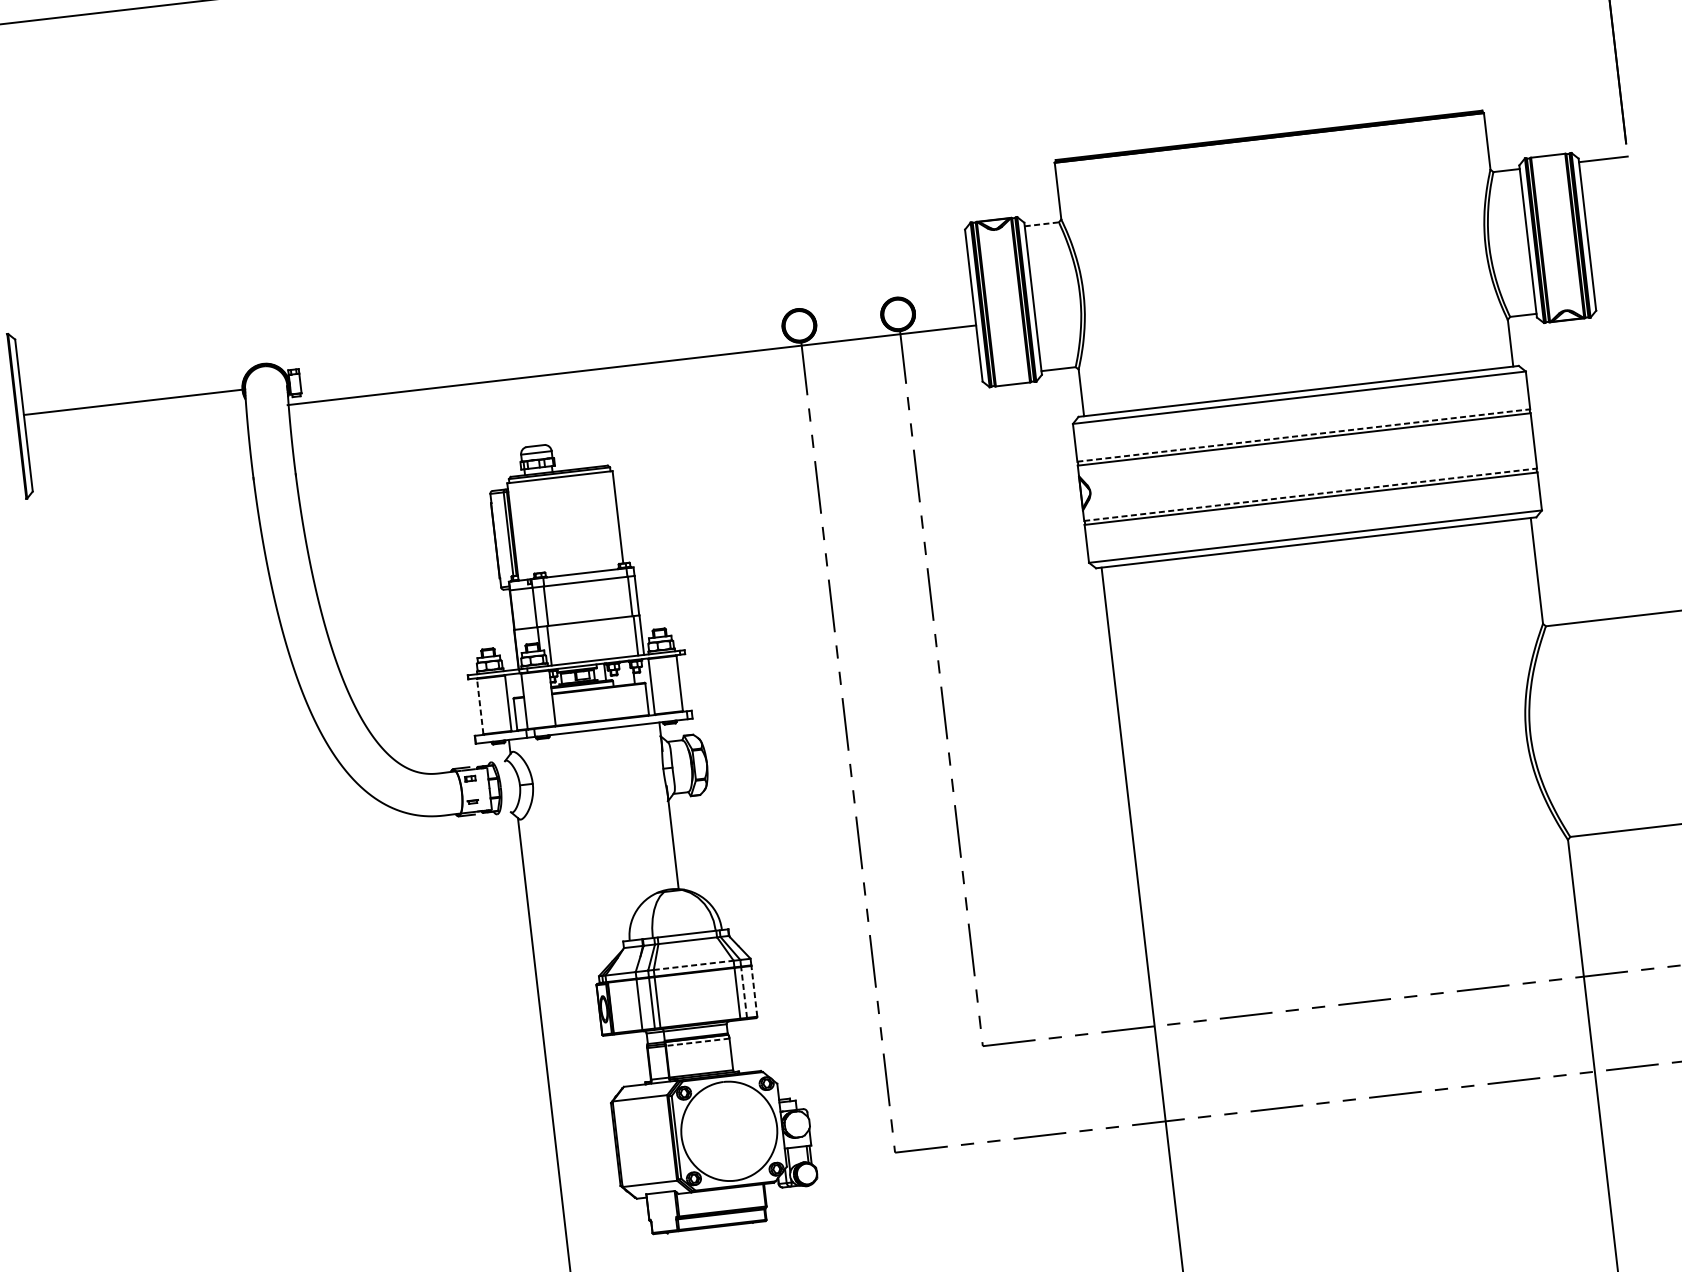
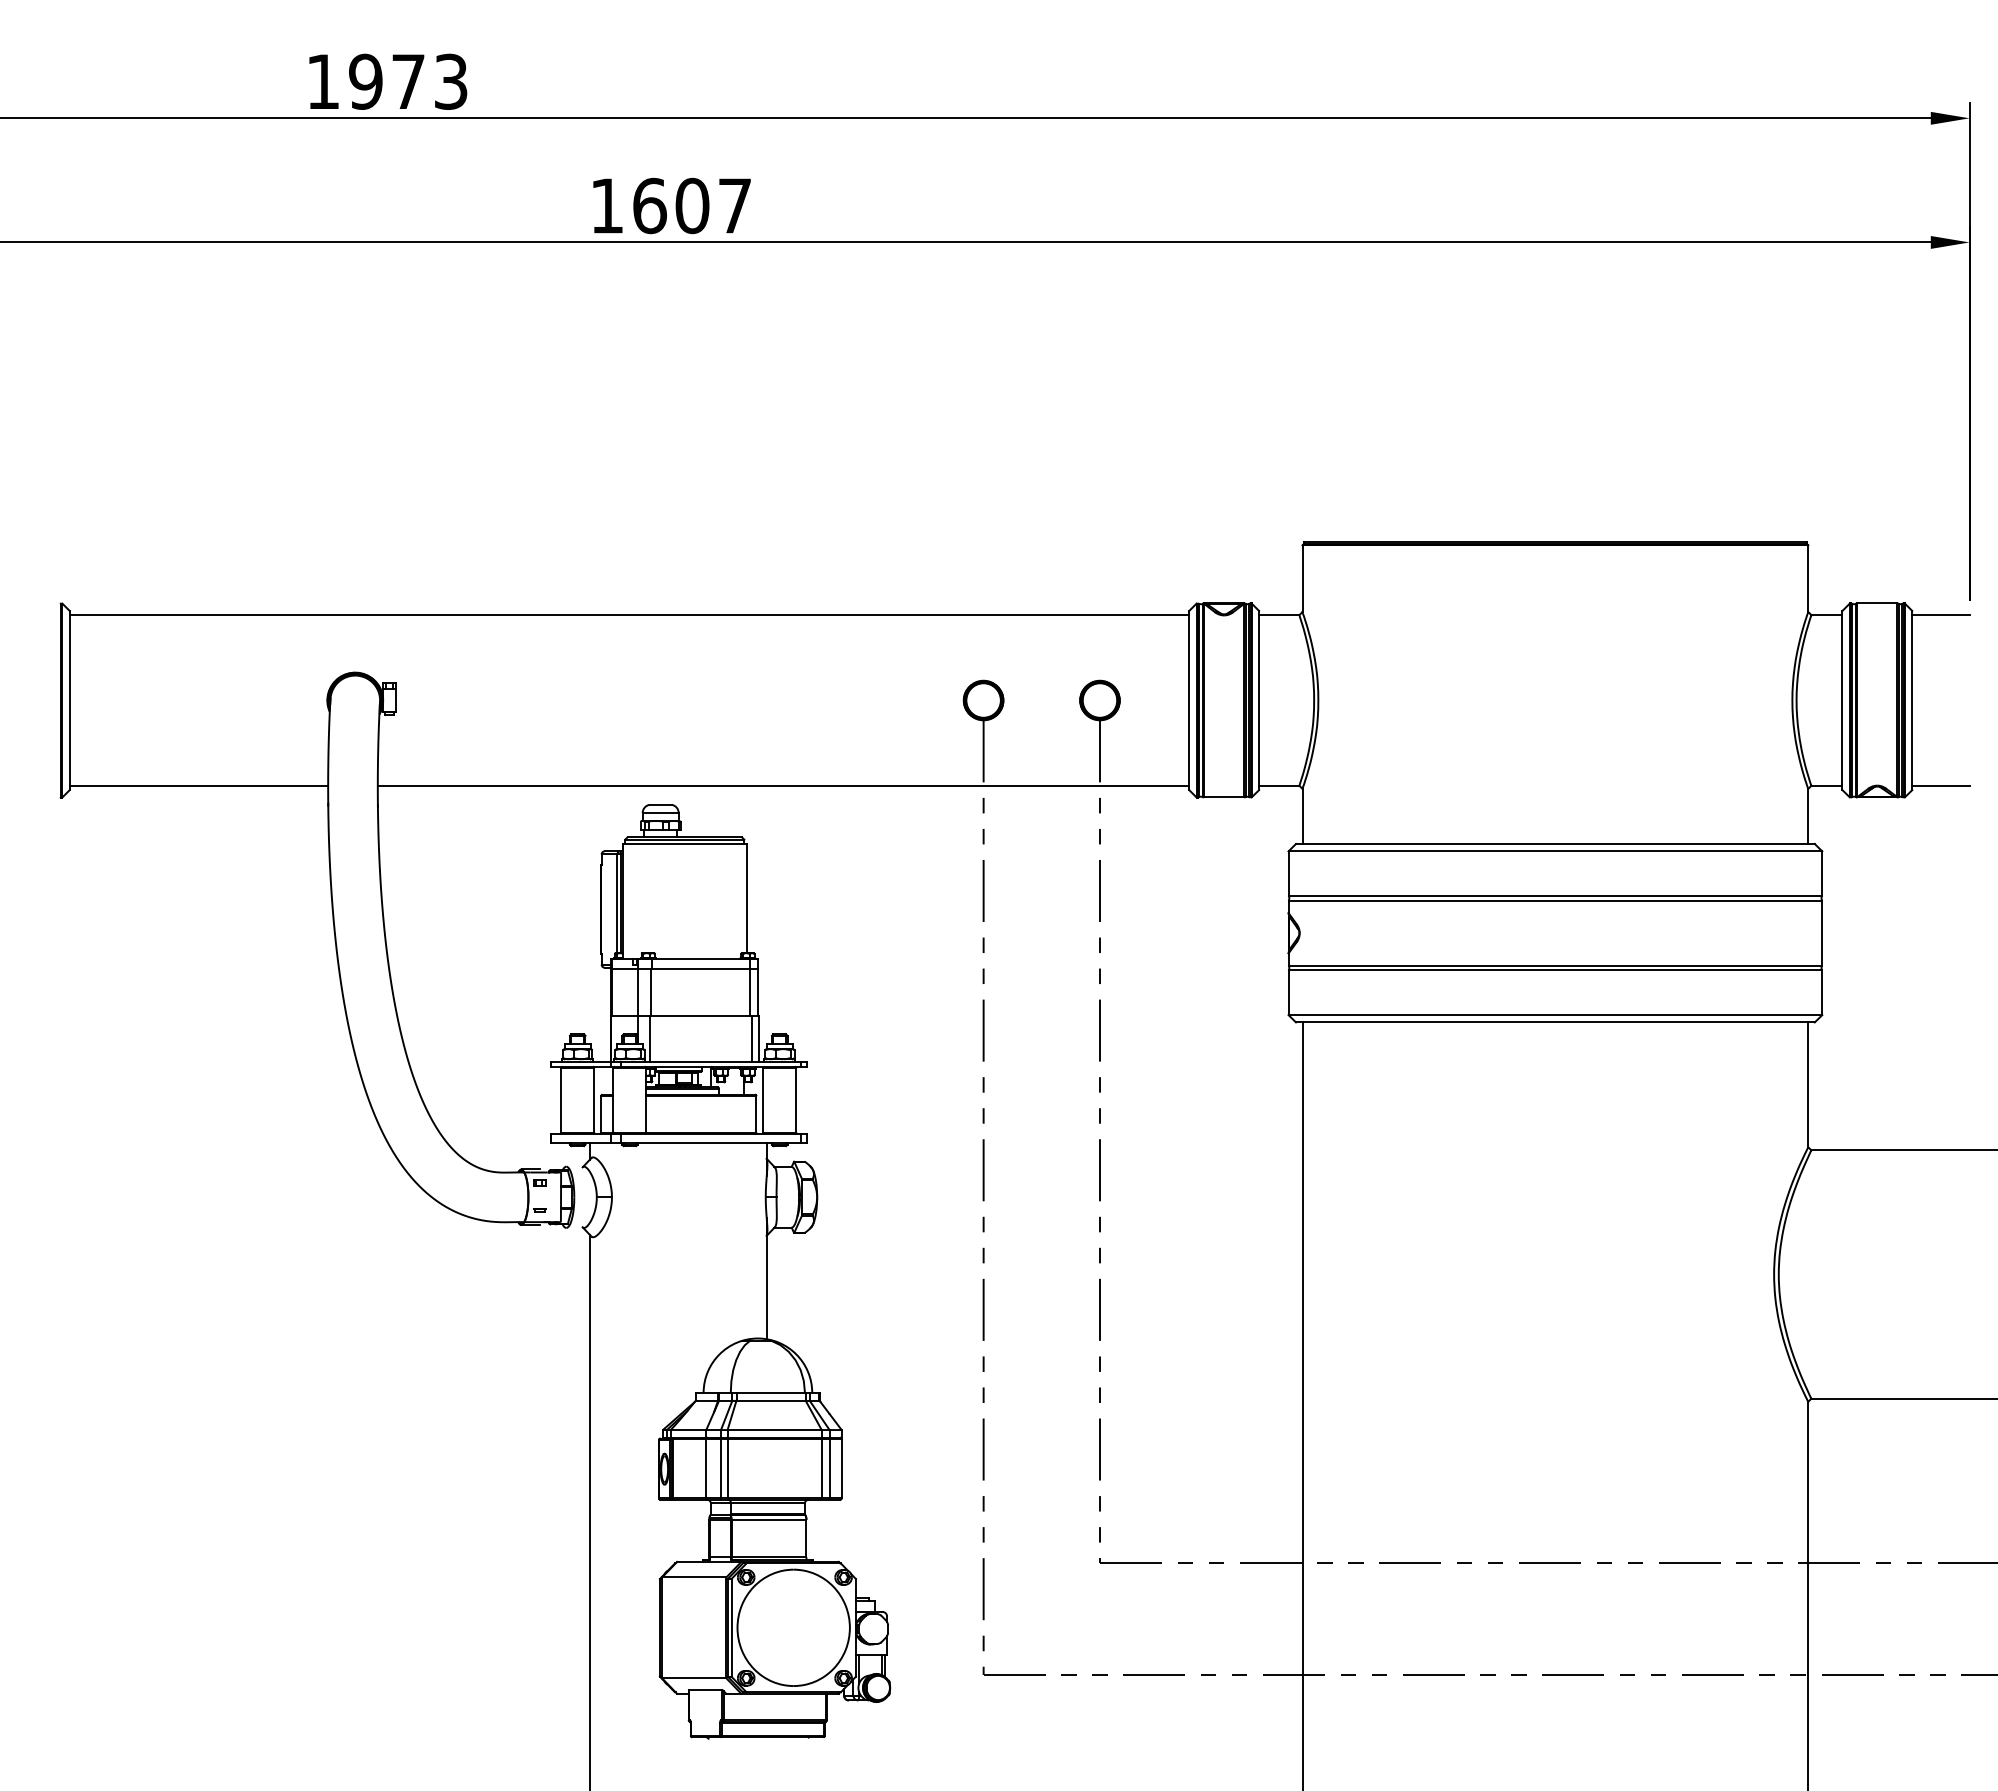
line: (1042, 224) -> (1279, 615), dashed -> solid
line: (490, 288) -> (629, 615), added
line: (1619, 303) -> (1940, 785), added
line: (631, 364) -> (783, 785), moved
line: (133, 402) -> (198, 785), moved
line: (1303, 435) -> (1555, 895), dashed -> solid
line: (1310, 494) -> (1555, 965), dashed -> solid
line: (480, 706) -> (561, 1100), dashed -> solid
line: (694, 965) -> (775, 1430), dashed -> solid
line: (754, 991) -> (841, 1468), dashed -> solid
line: (744, 992) -> (829, 1468), dashed -> solid
line: (697, 1042) -> (768, 1520), dashed -> solid

